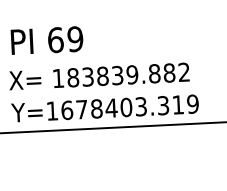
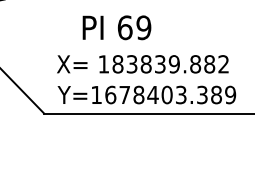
text: (46, 40) -> (116, 27), moved
text: (178, 104) -> (216, 94), Y=1678403.319 -> Y=1678403.389

